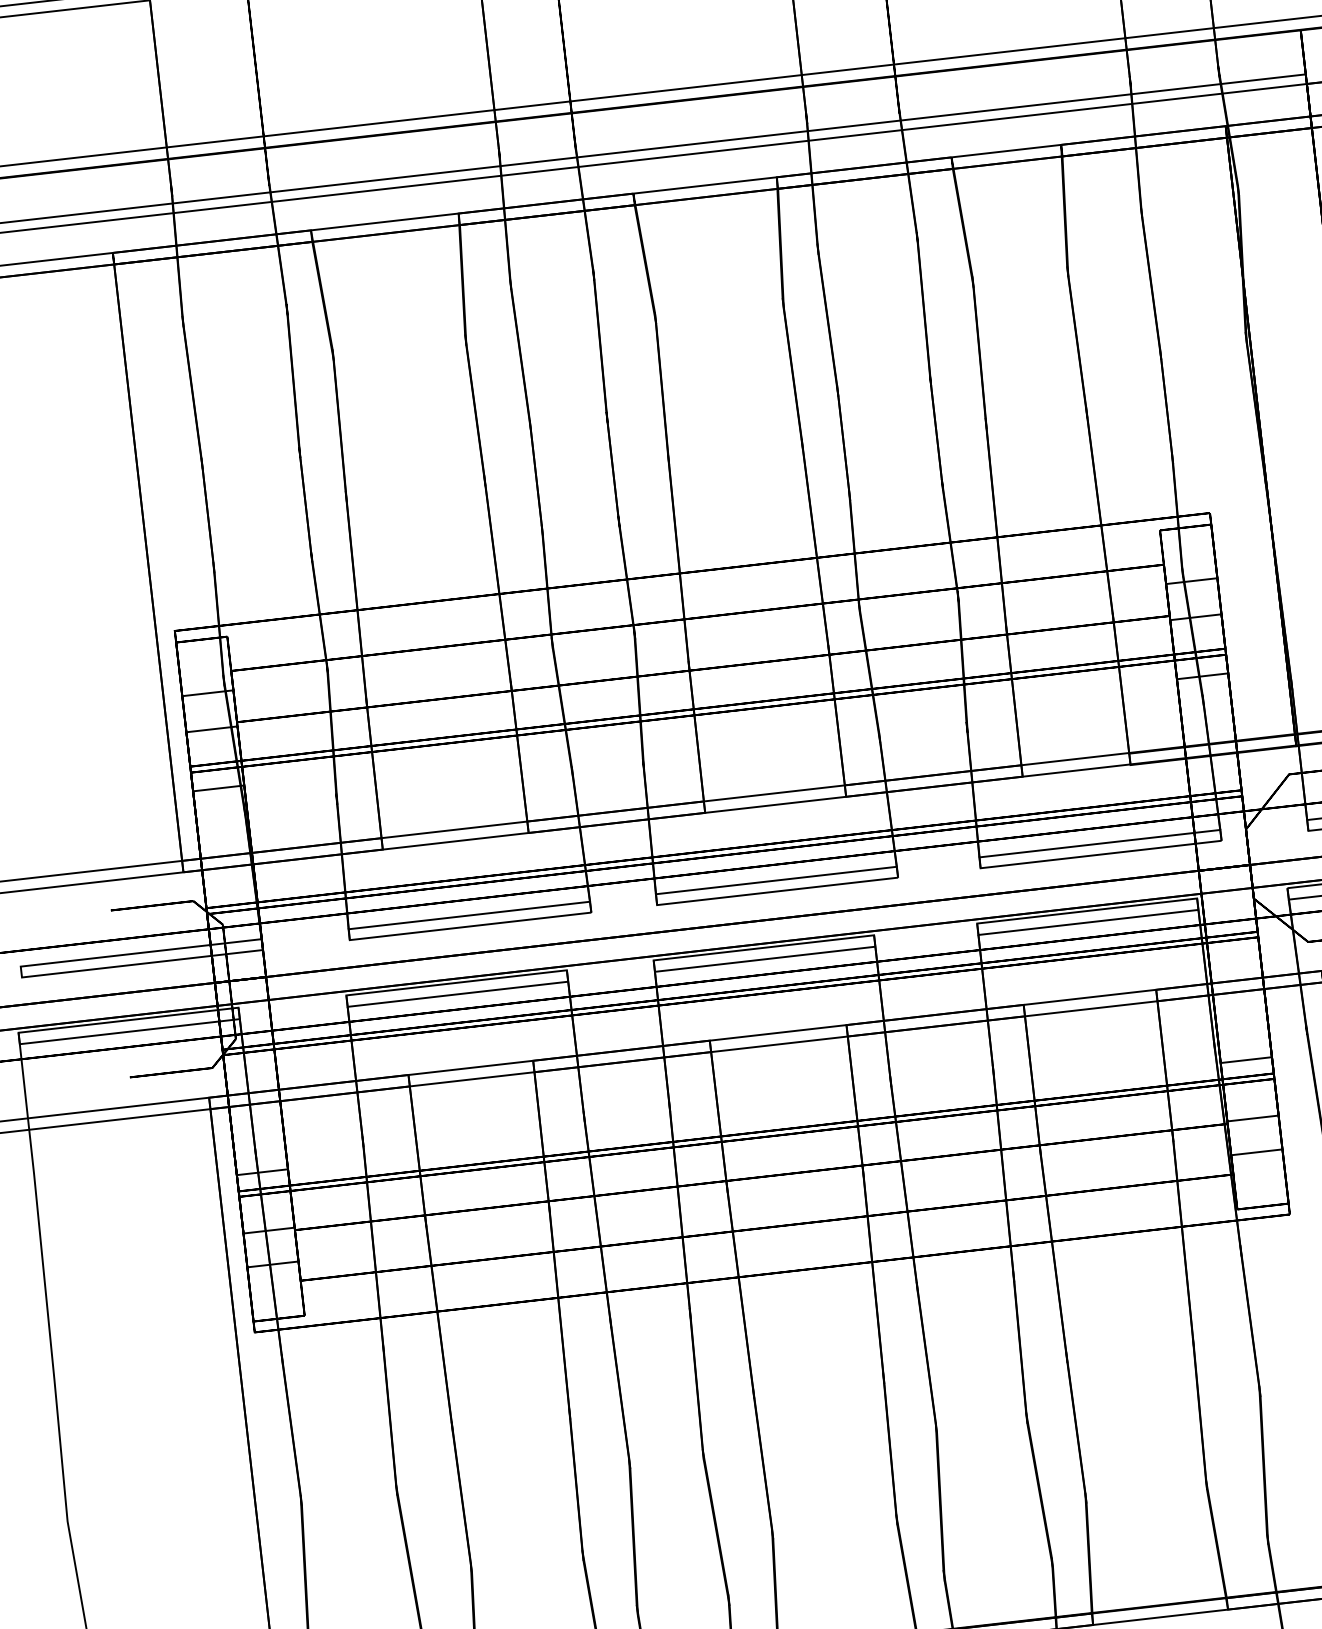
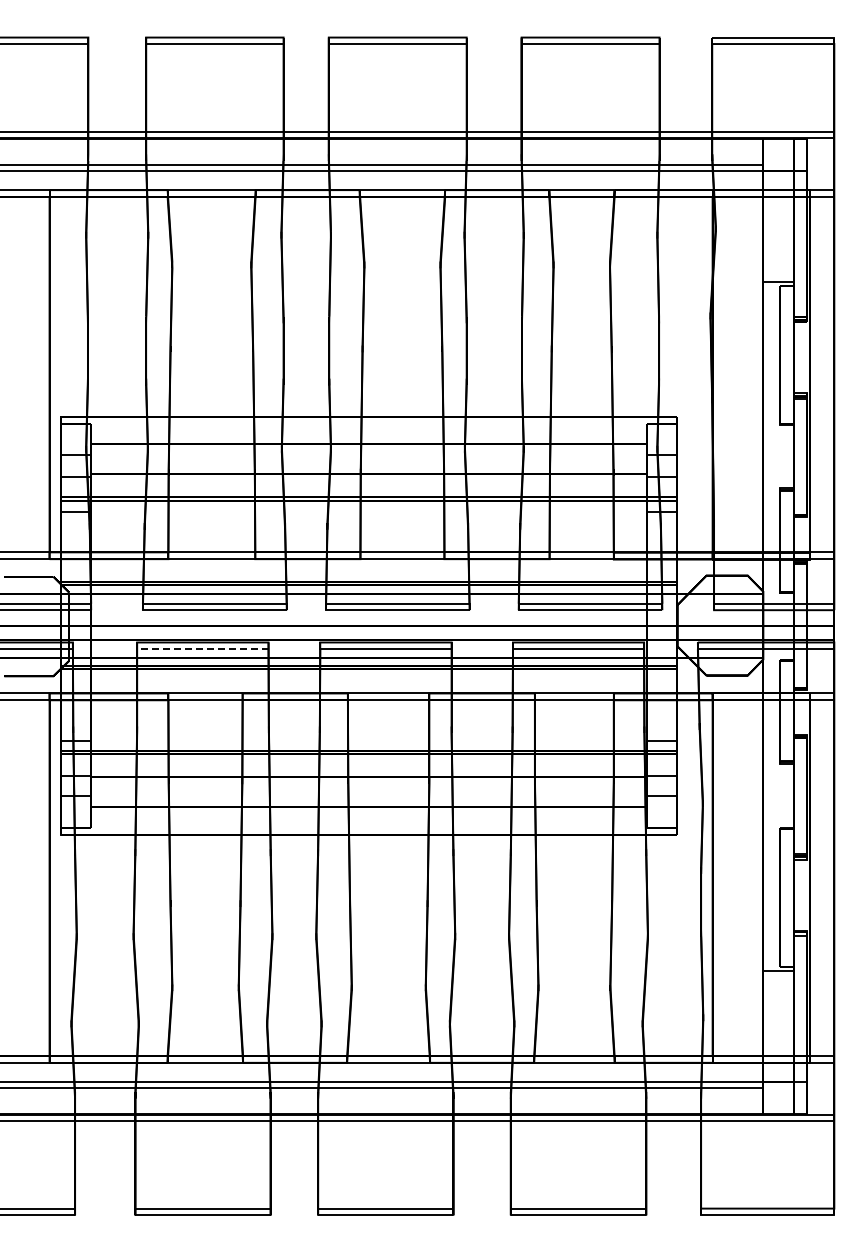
line: (450, 995) -> (198, 649), solid -> dashed

